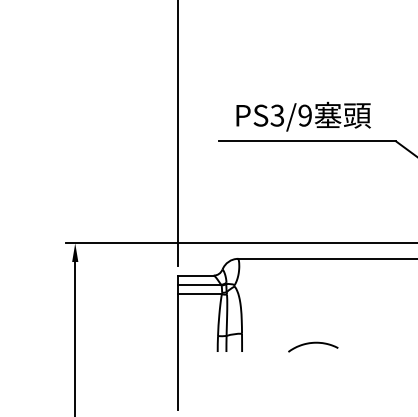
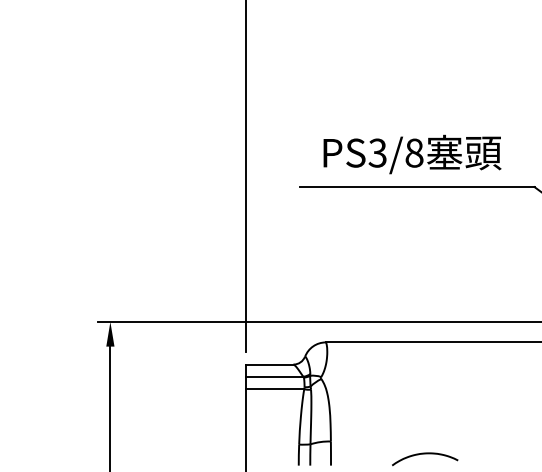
text: (304, 115) -> (413, 152), PS3/9 -> PS3/8

